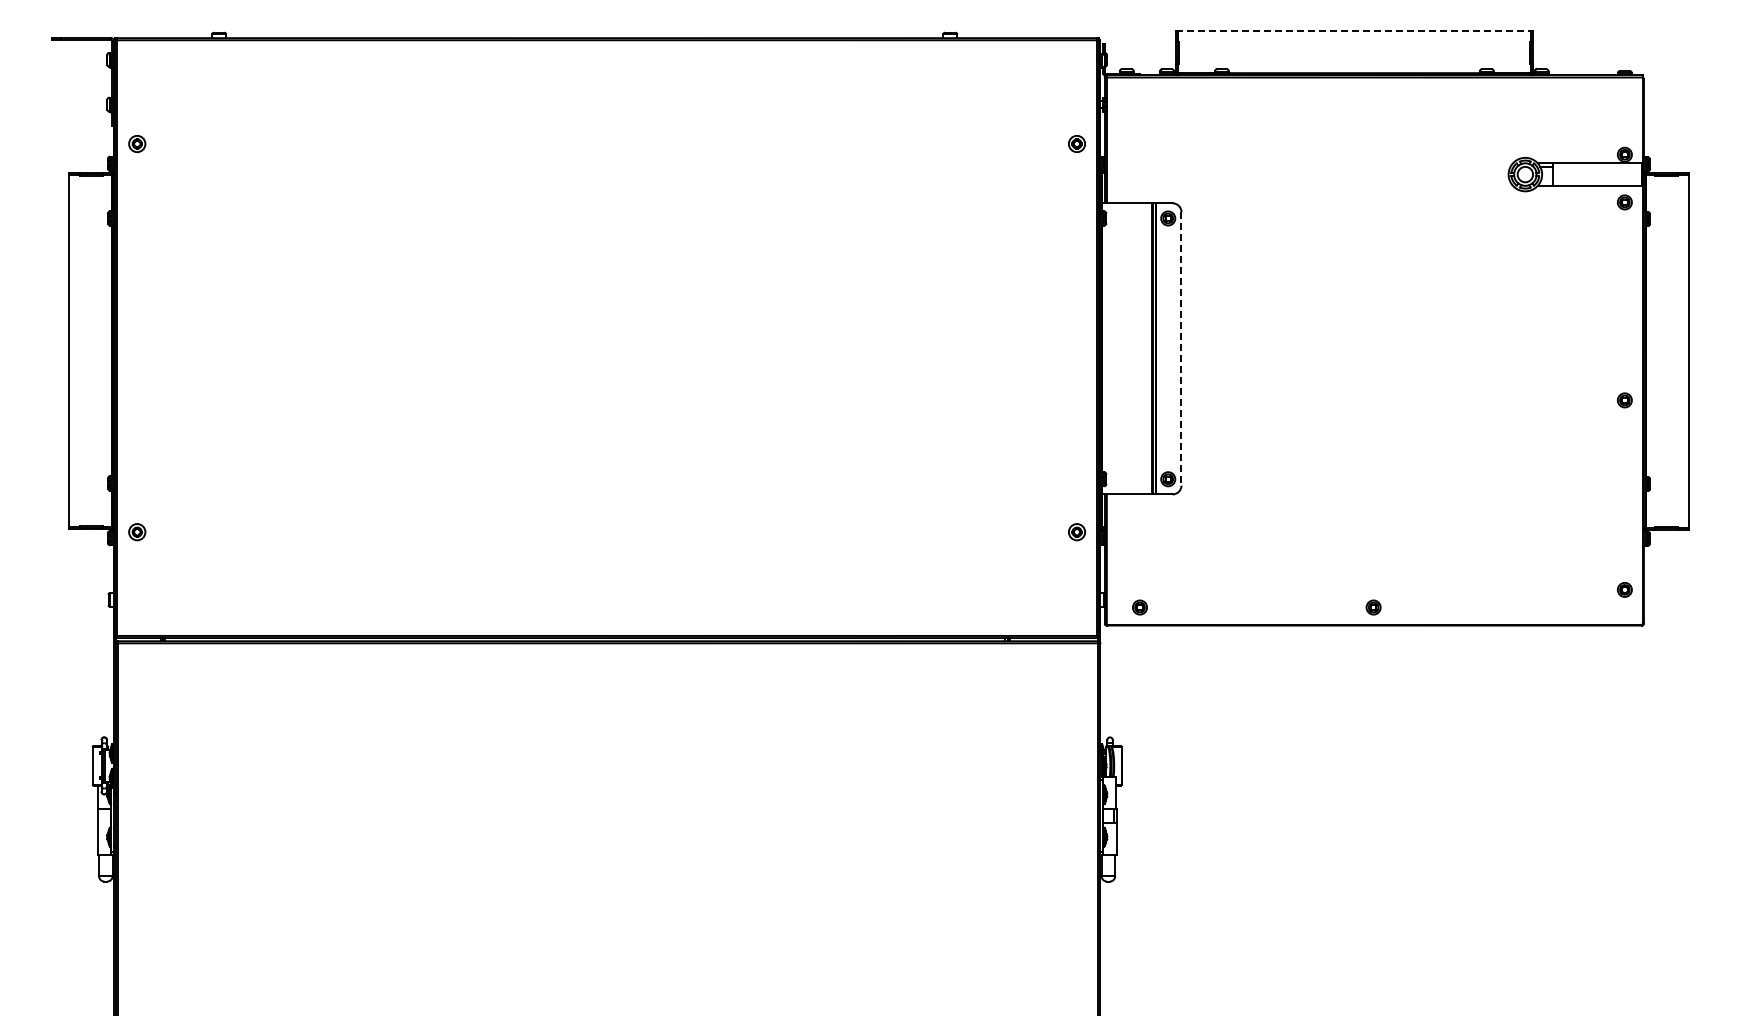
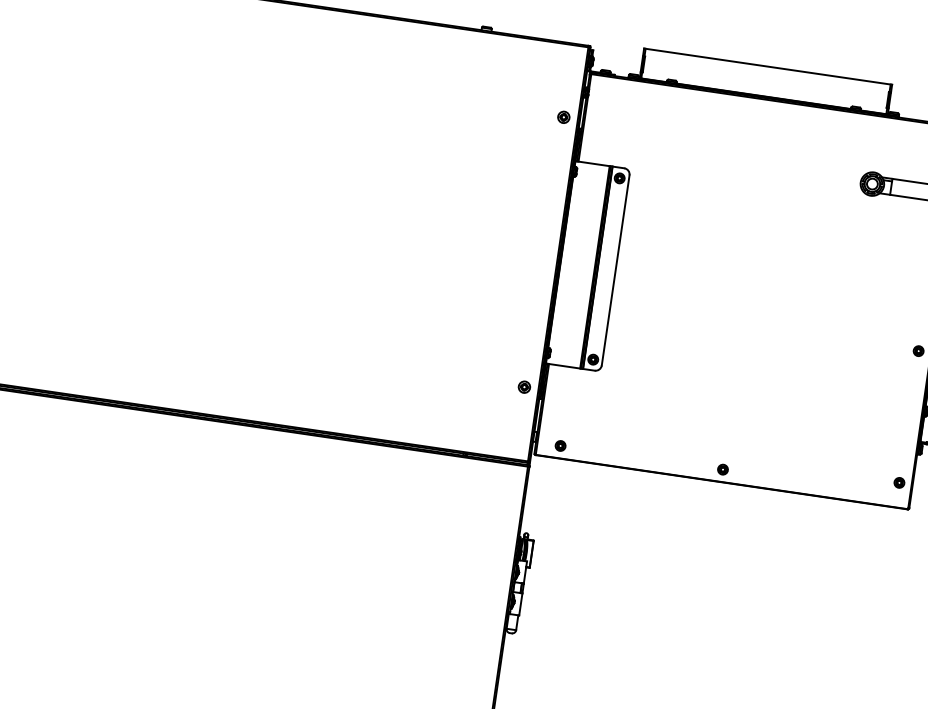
line: (1354, 30) -> (768, 66), dashed -> solid
line: (1181, 348) -> (615, 270), dashed -> solid

